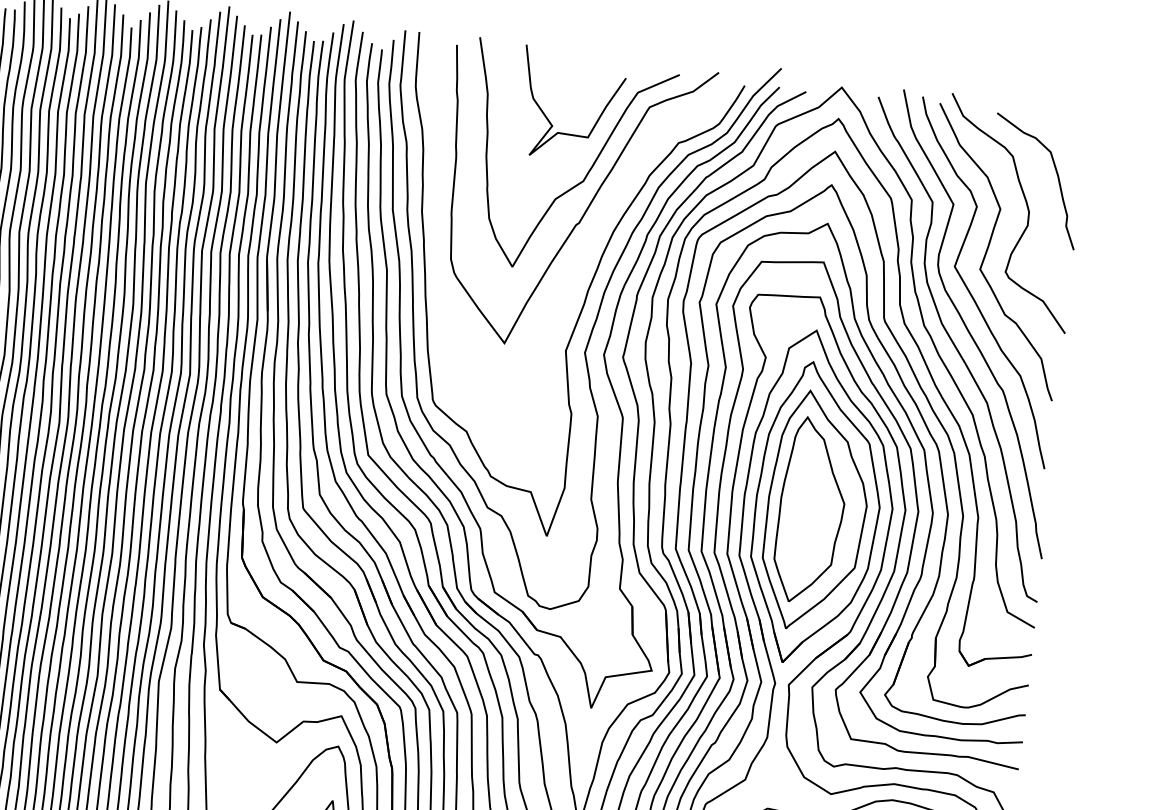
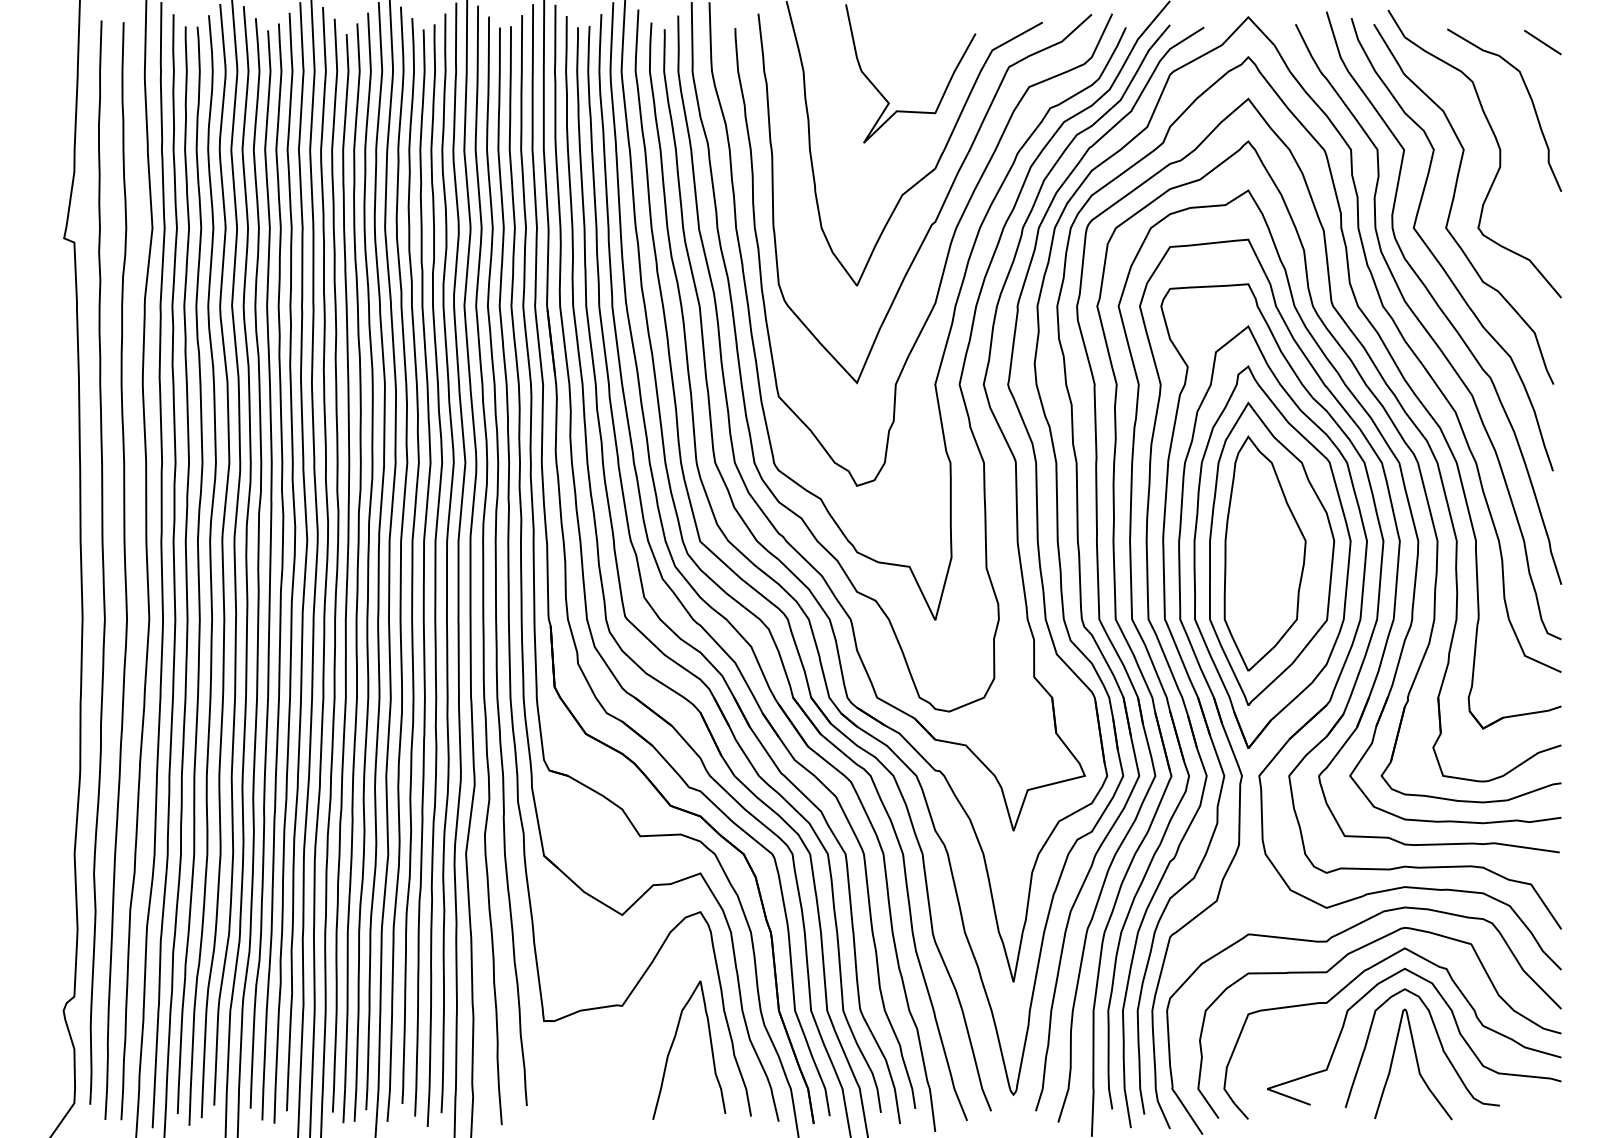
line: (1071, 131) -> (1542, 42), added
curve: (585, 250) -> (946, 255), added

